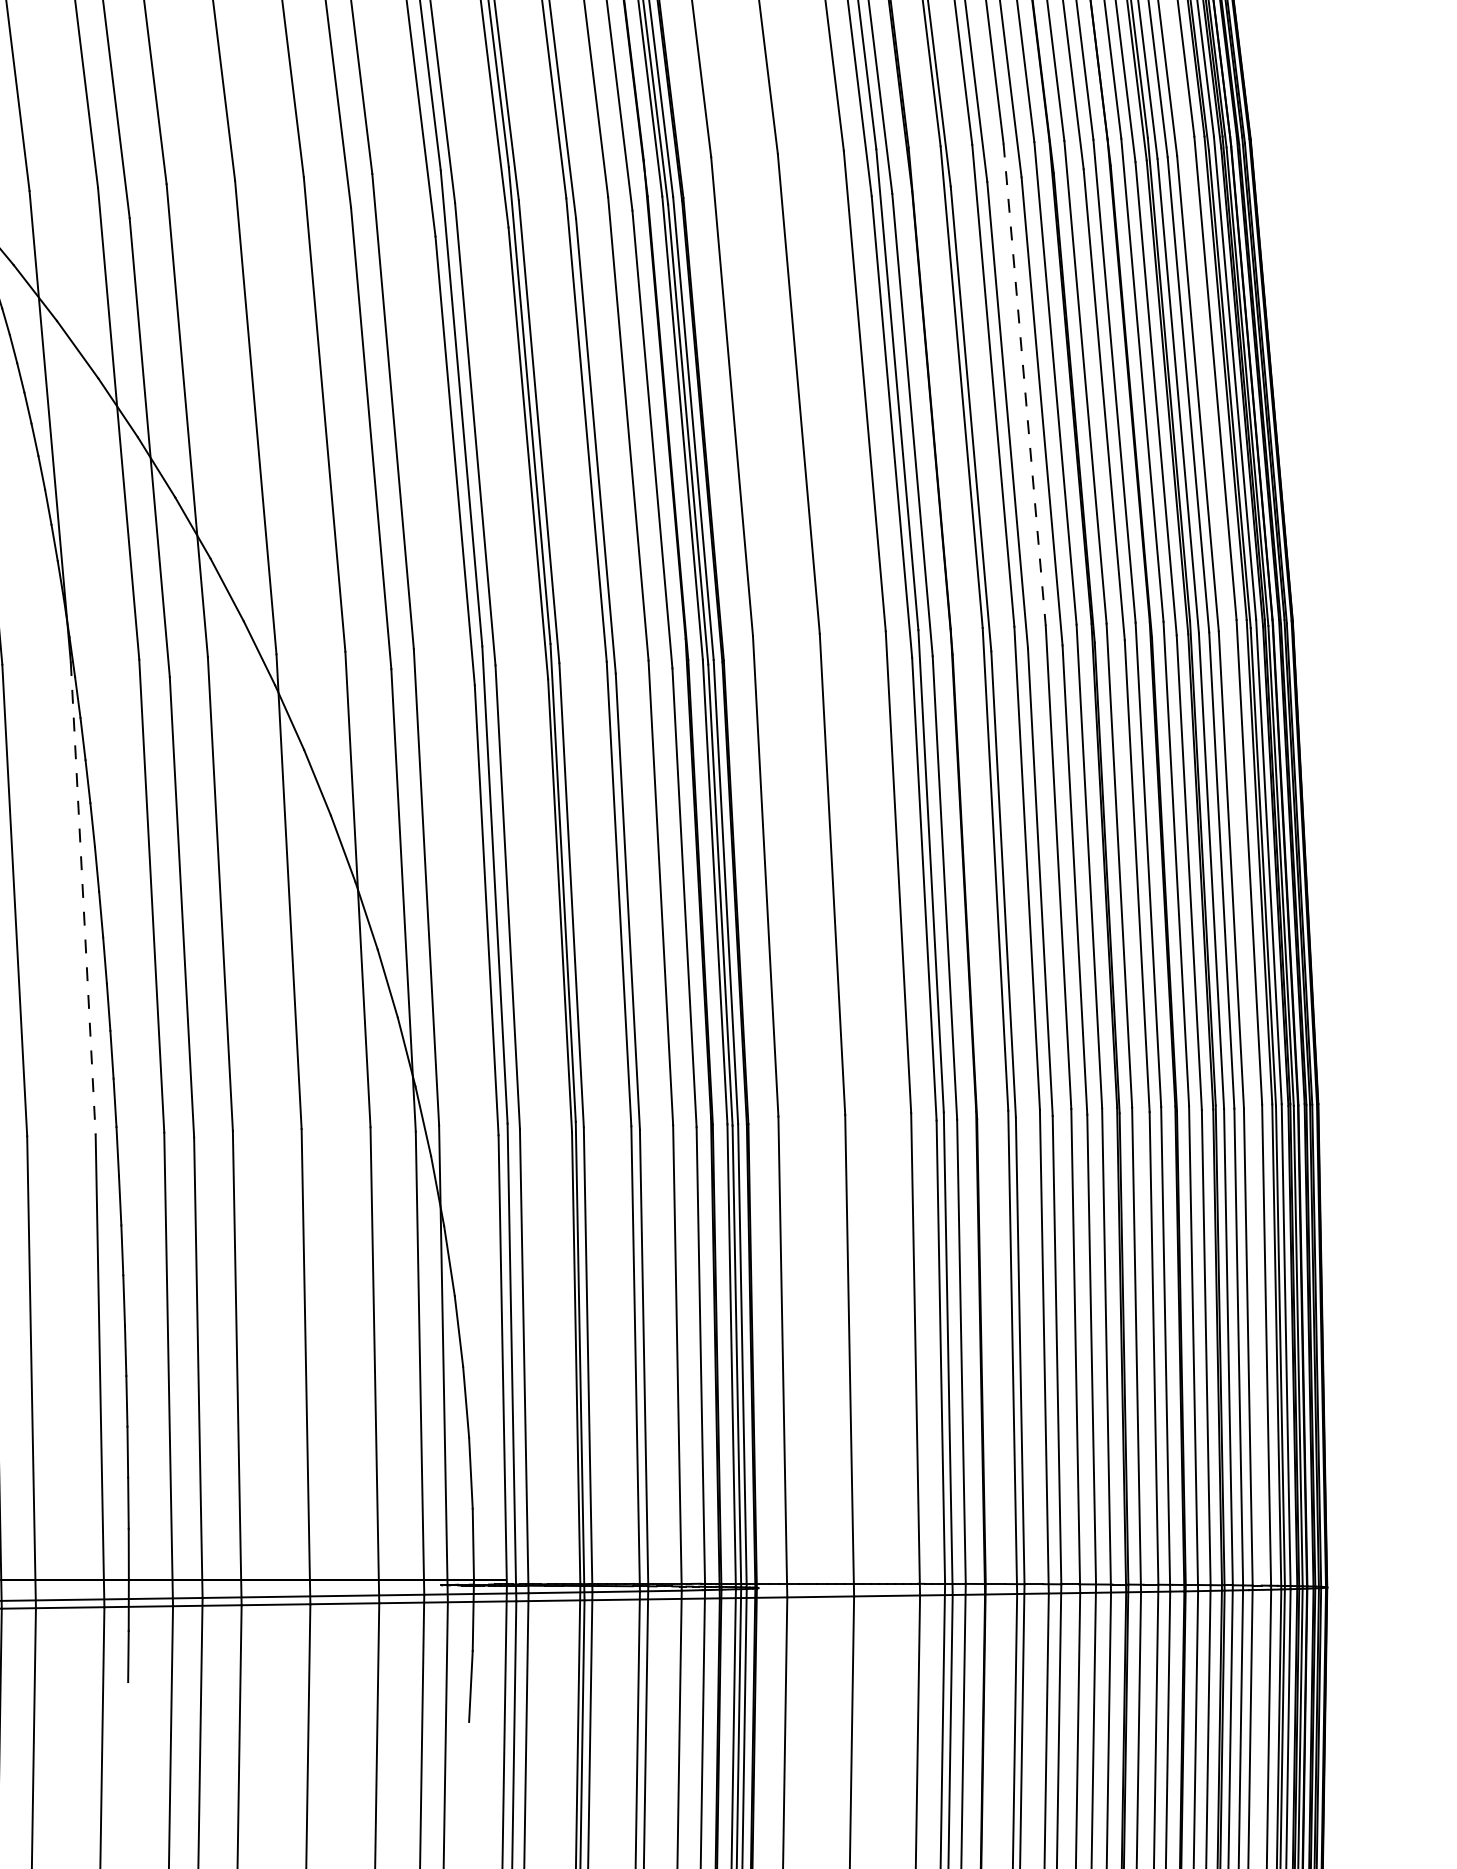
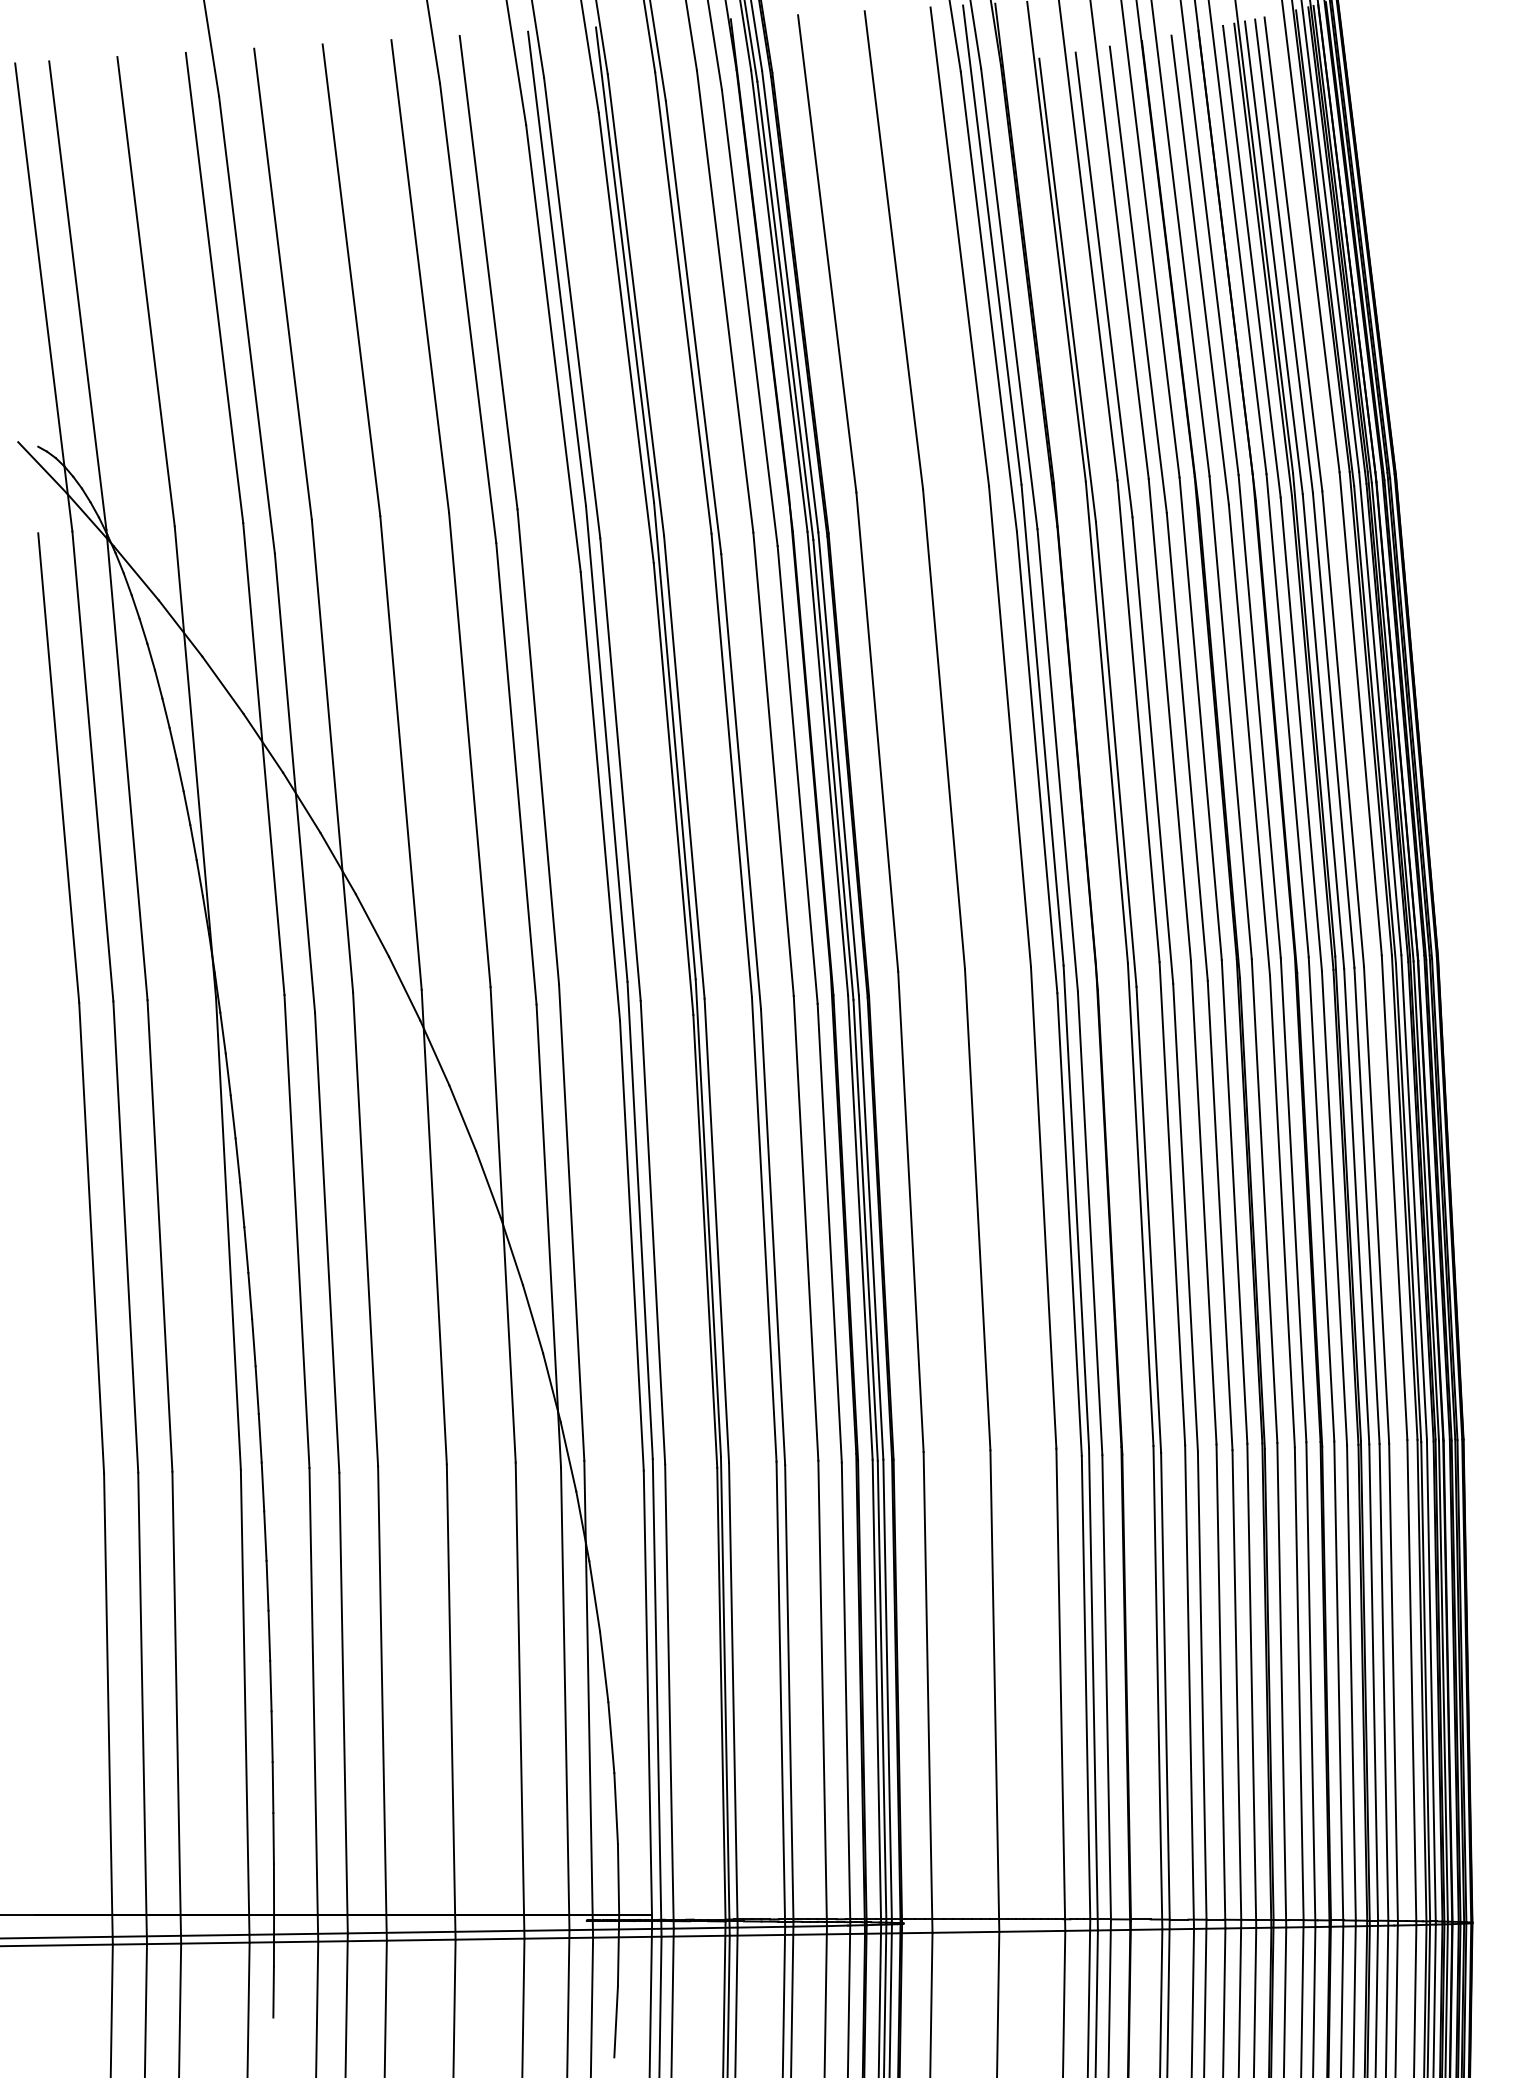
line: (1024, 385) -> (1169, 720), dashed -> solid
line: (83, 899) -> (228, 1234), dashed -> solid

